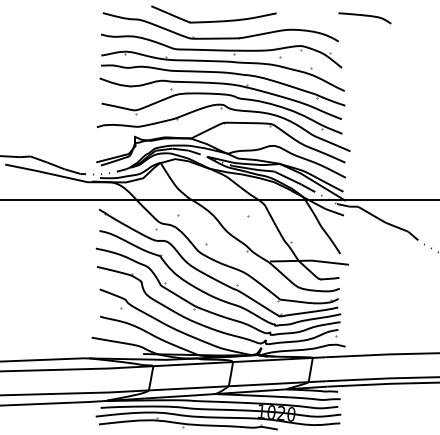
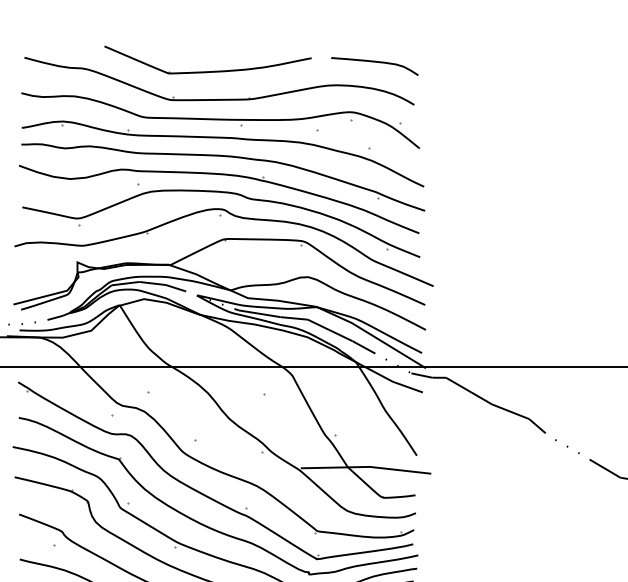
curve: (364, 16) -> (374, 63), moved

